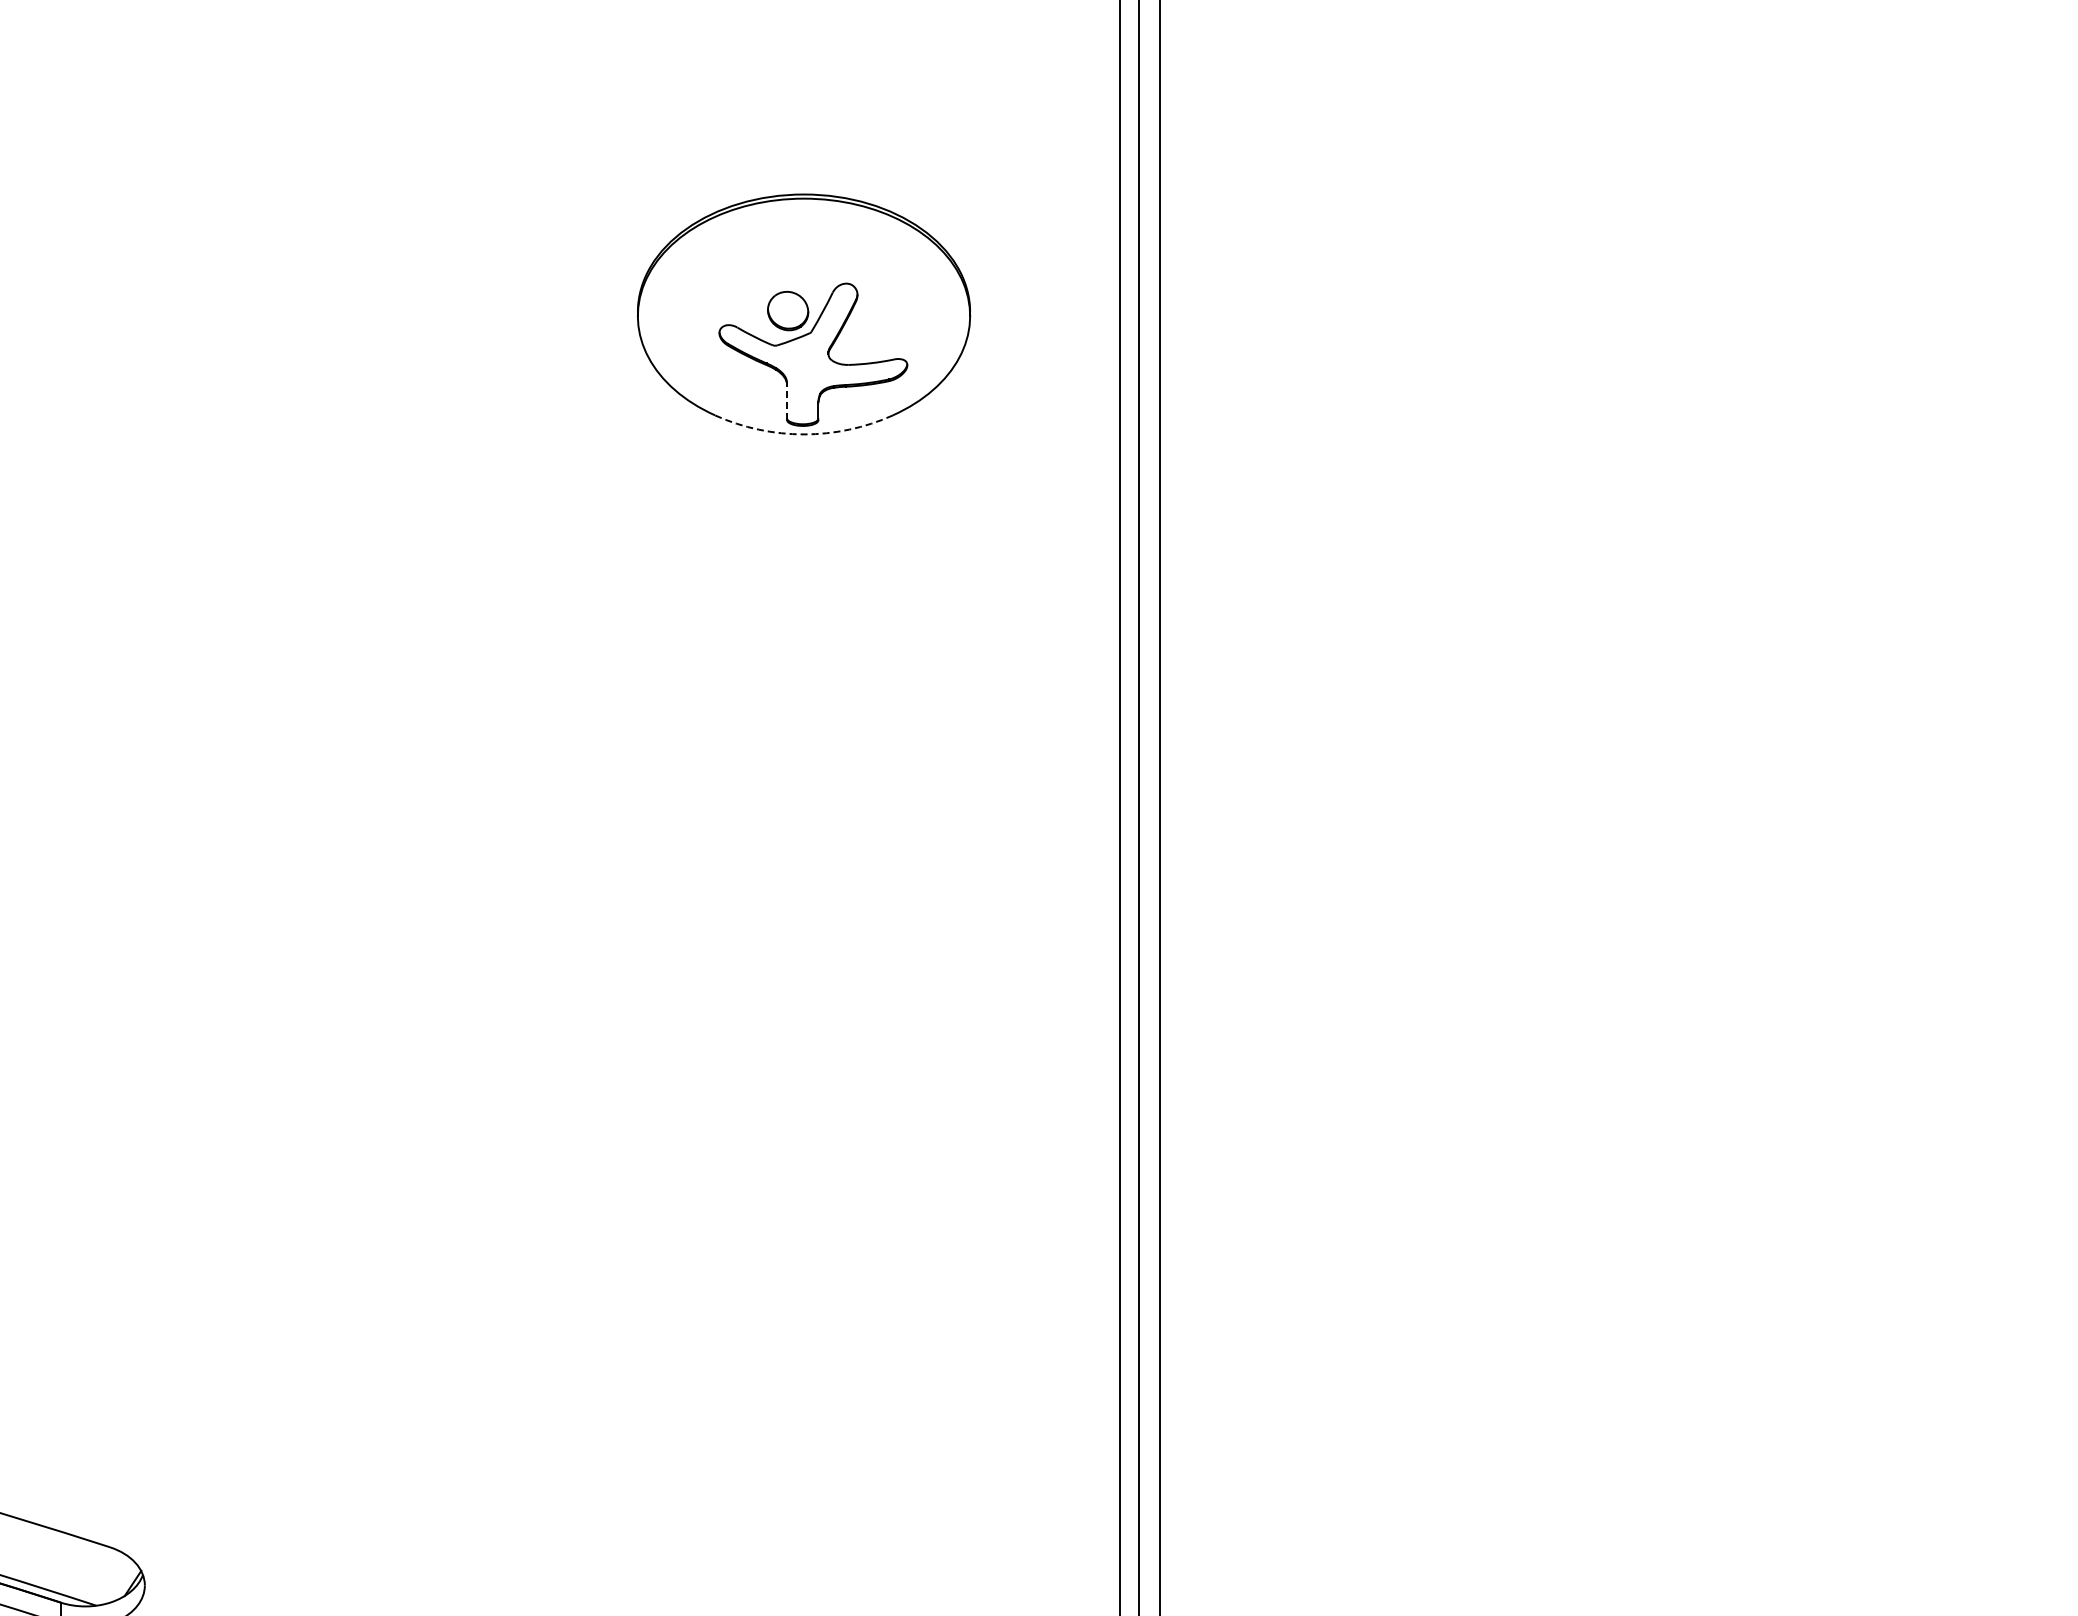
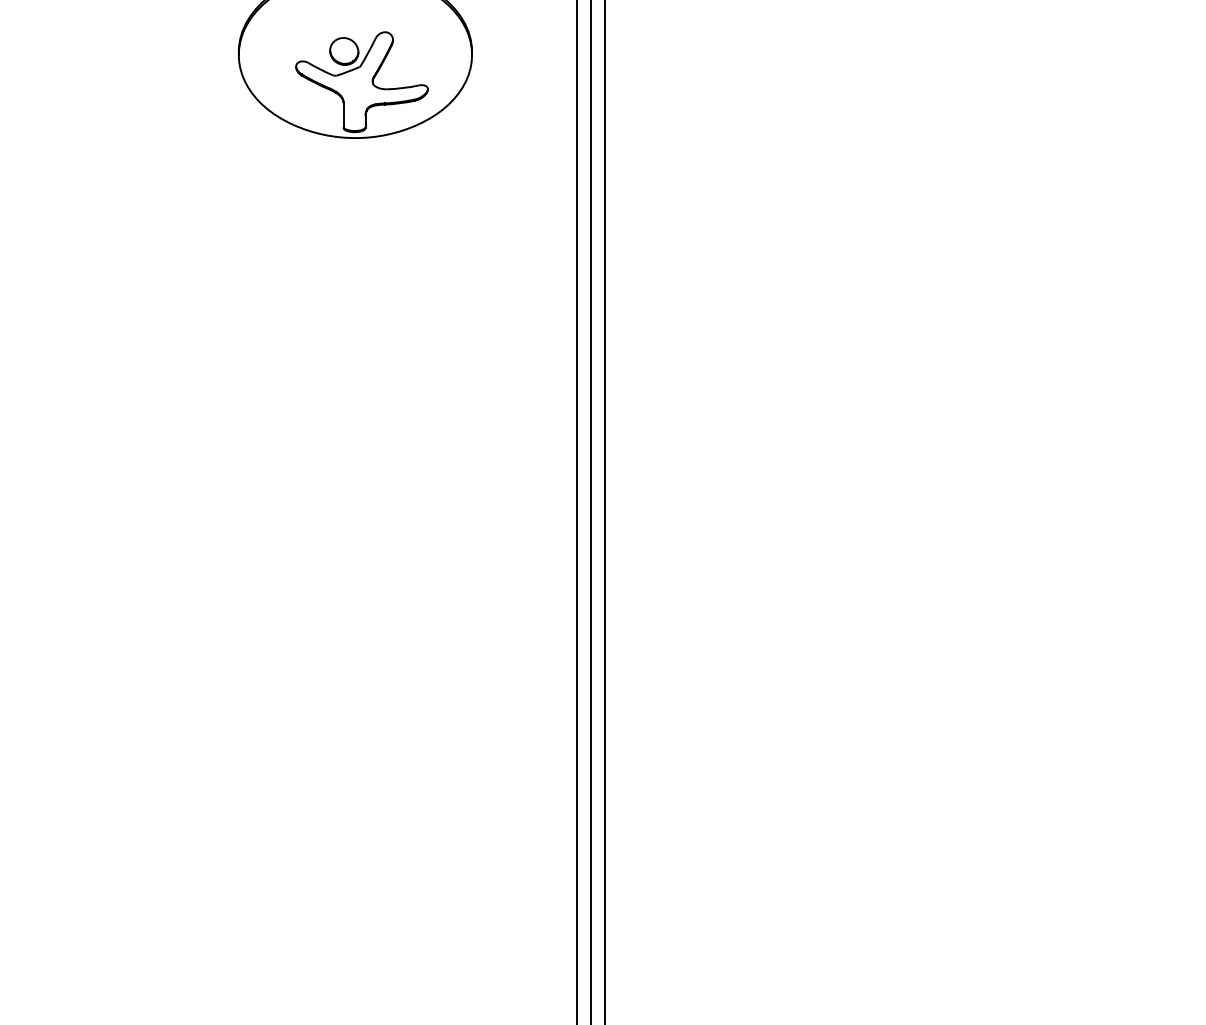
line: (787, 401) -> (343, 114), dashed -> solid
arc: (804, 434) -> (355, 138), dashed -> solid

